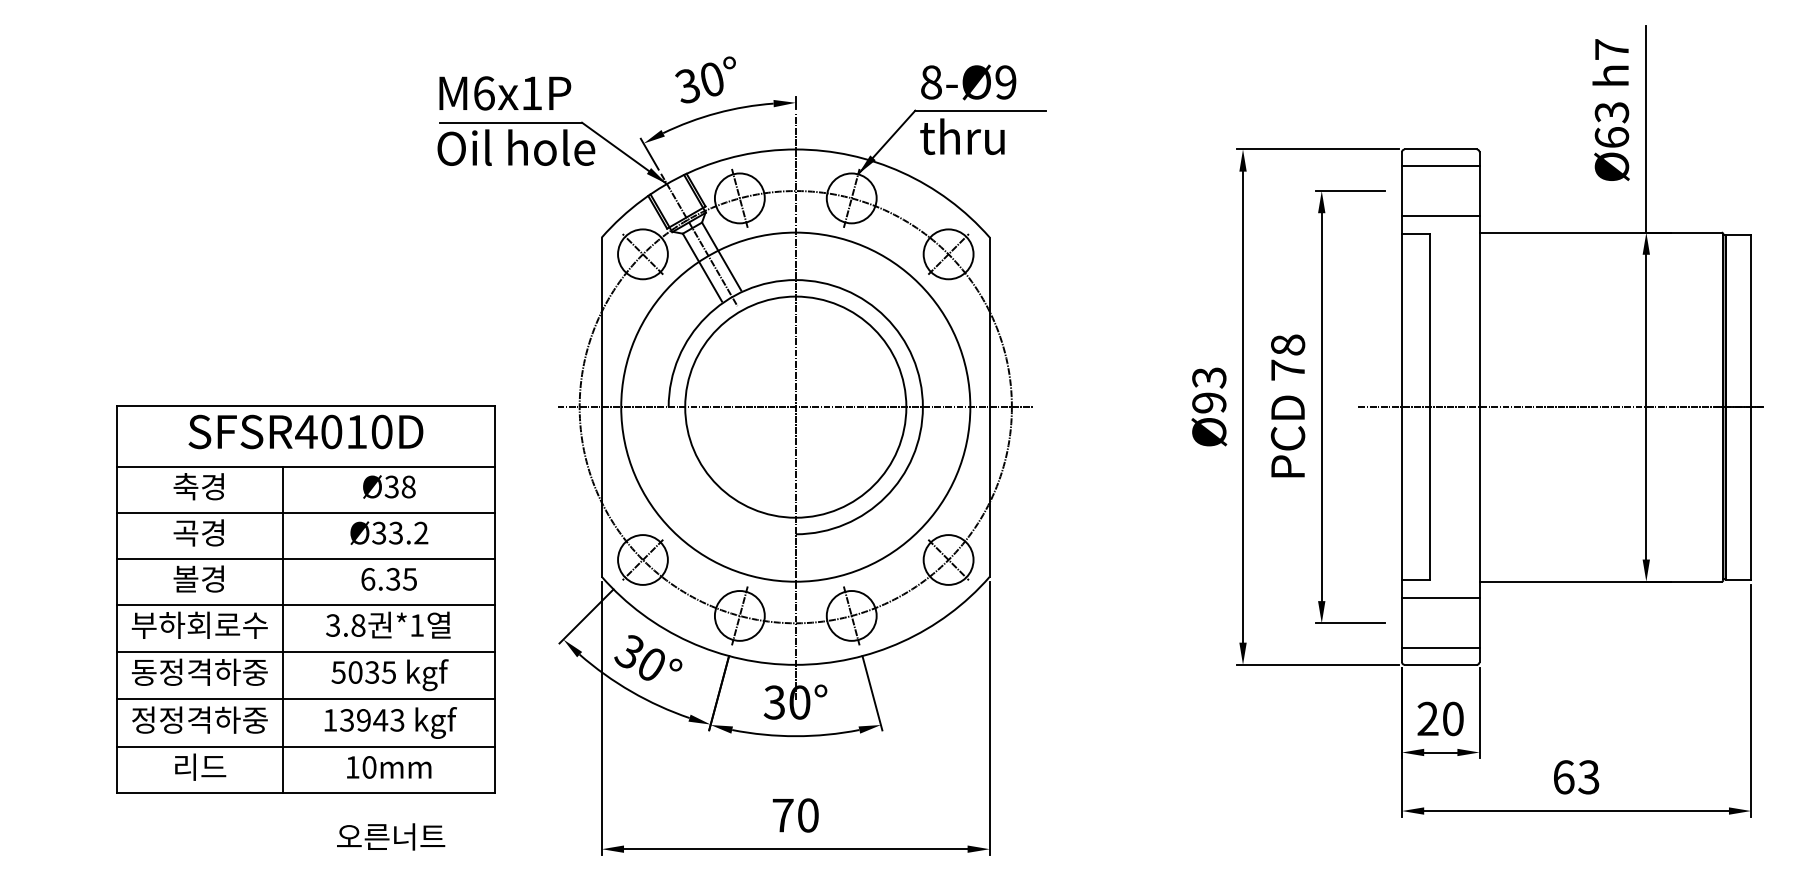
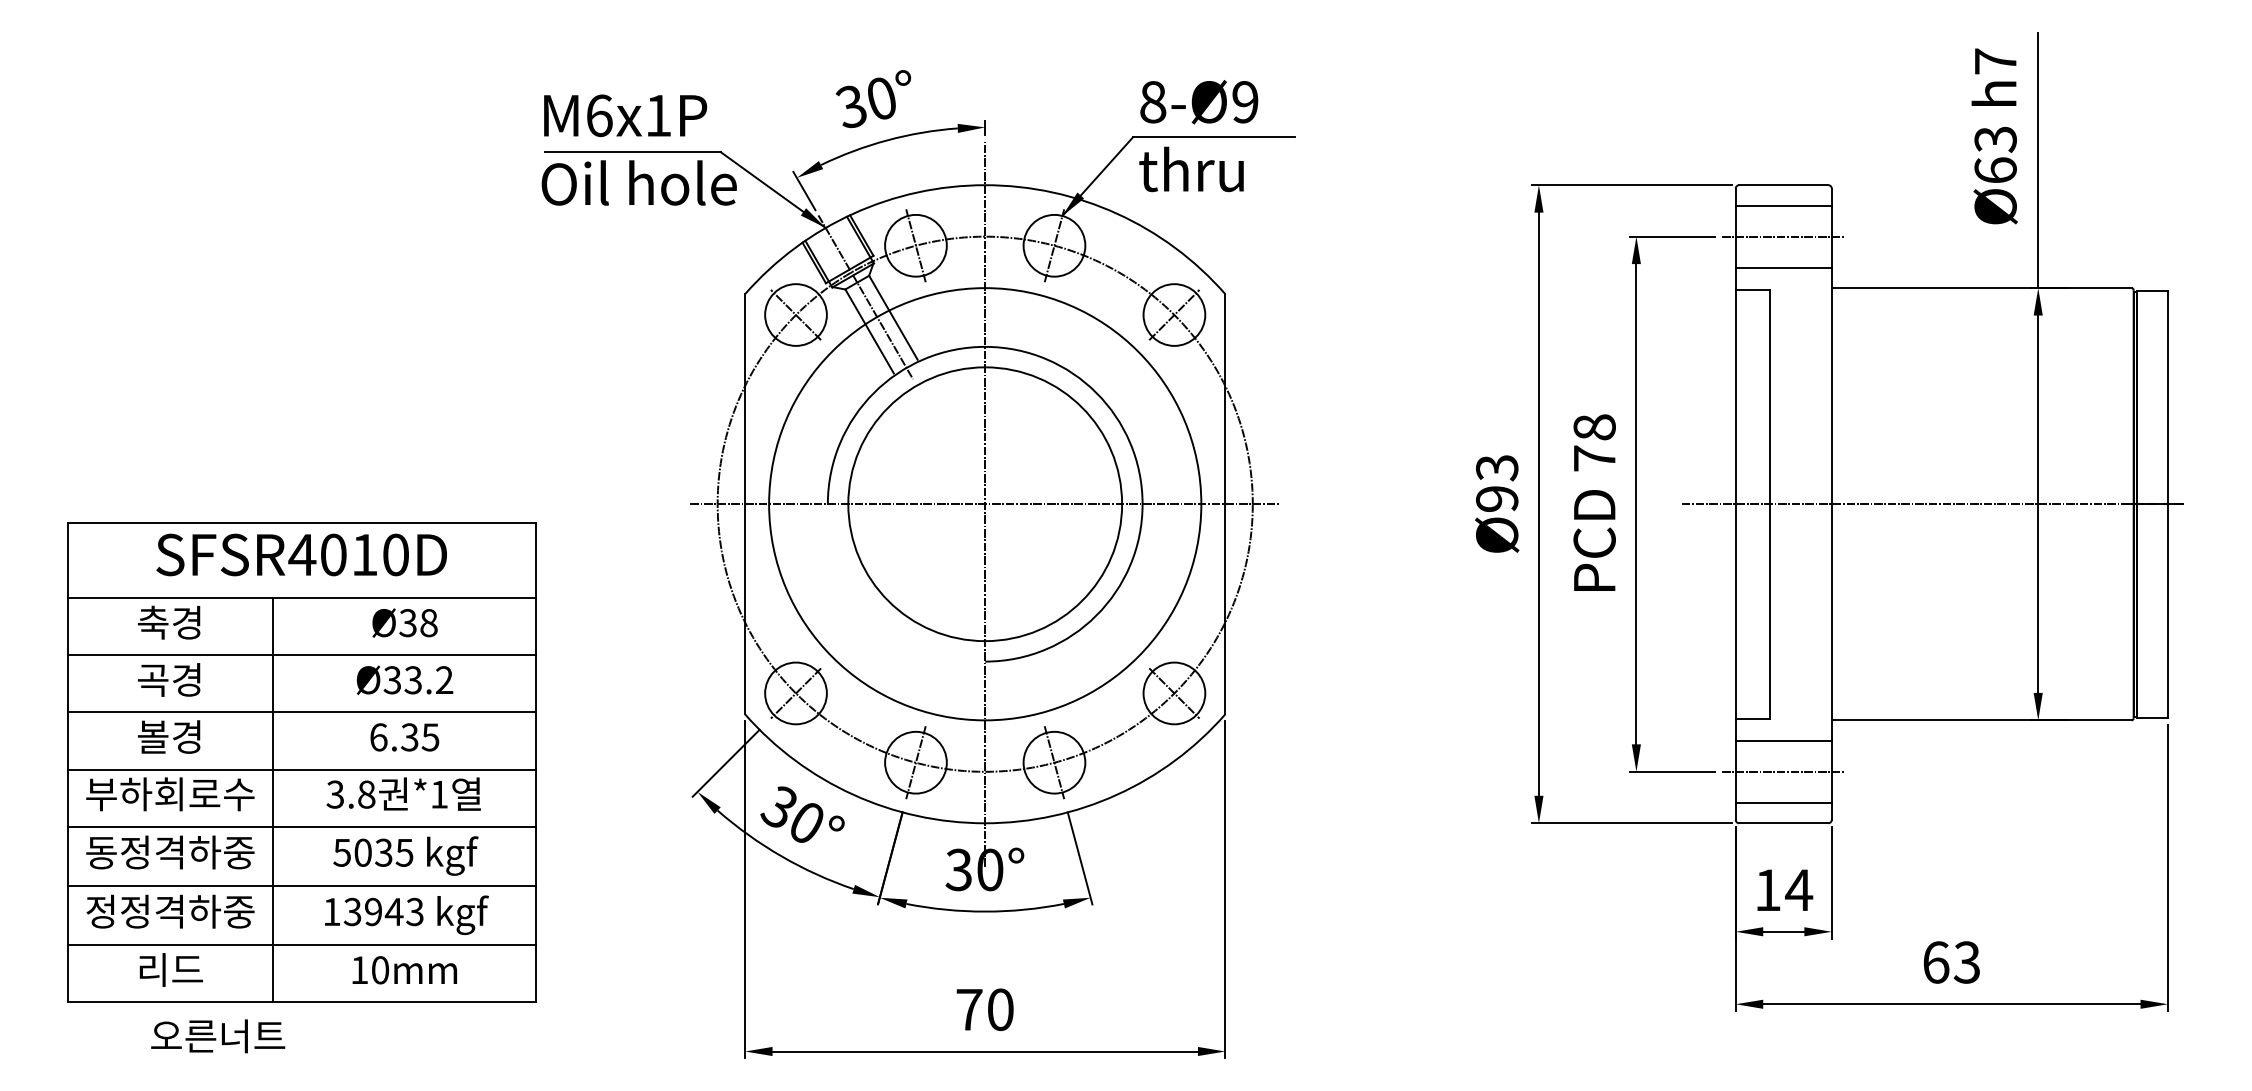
line: (1440, 190) -> (1783, 236), added
part: (305, 599) -> (301, 762), moved
line: (1440, 623) -> (1783, 771), added
text: (1441, 719) -> (1784, 890), 20 -> 14
text: (391, 837) -> (218, 1036), moved

